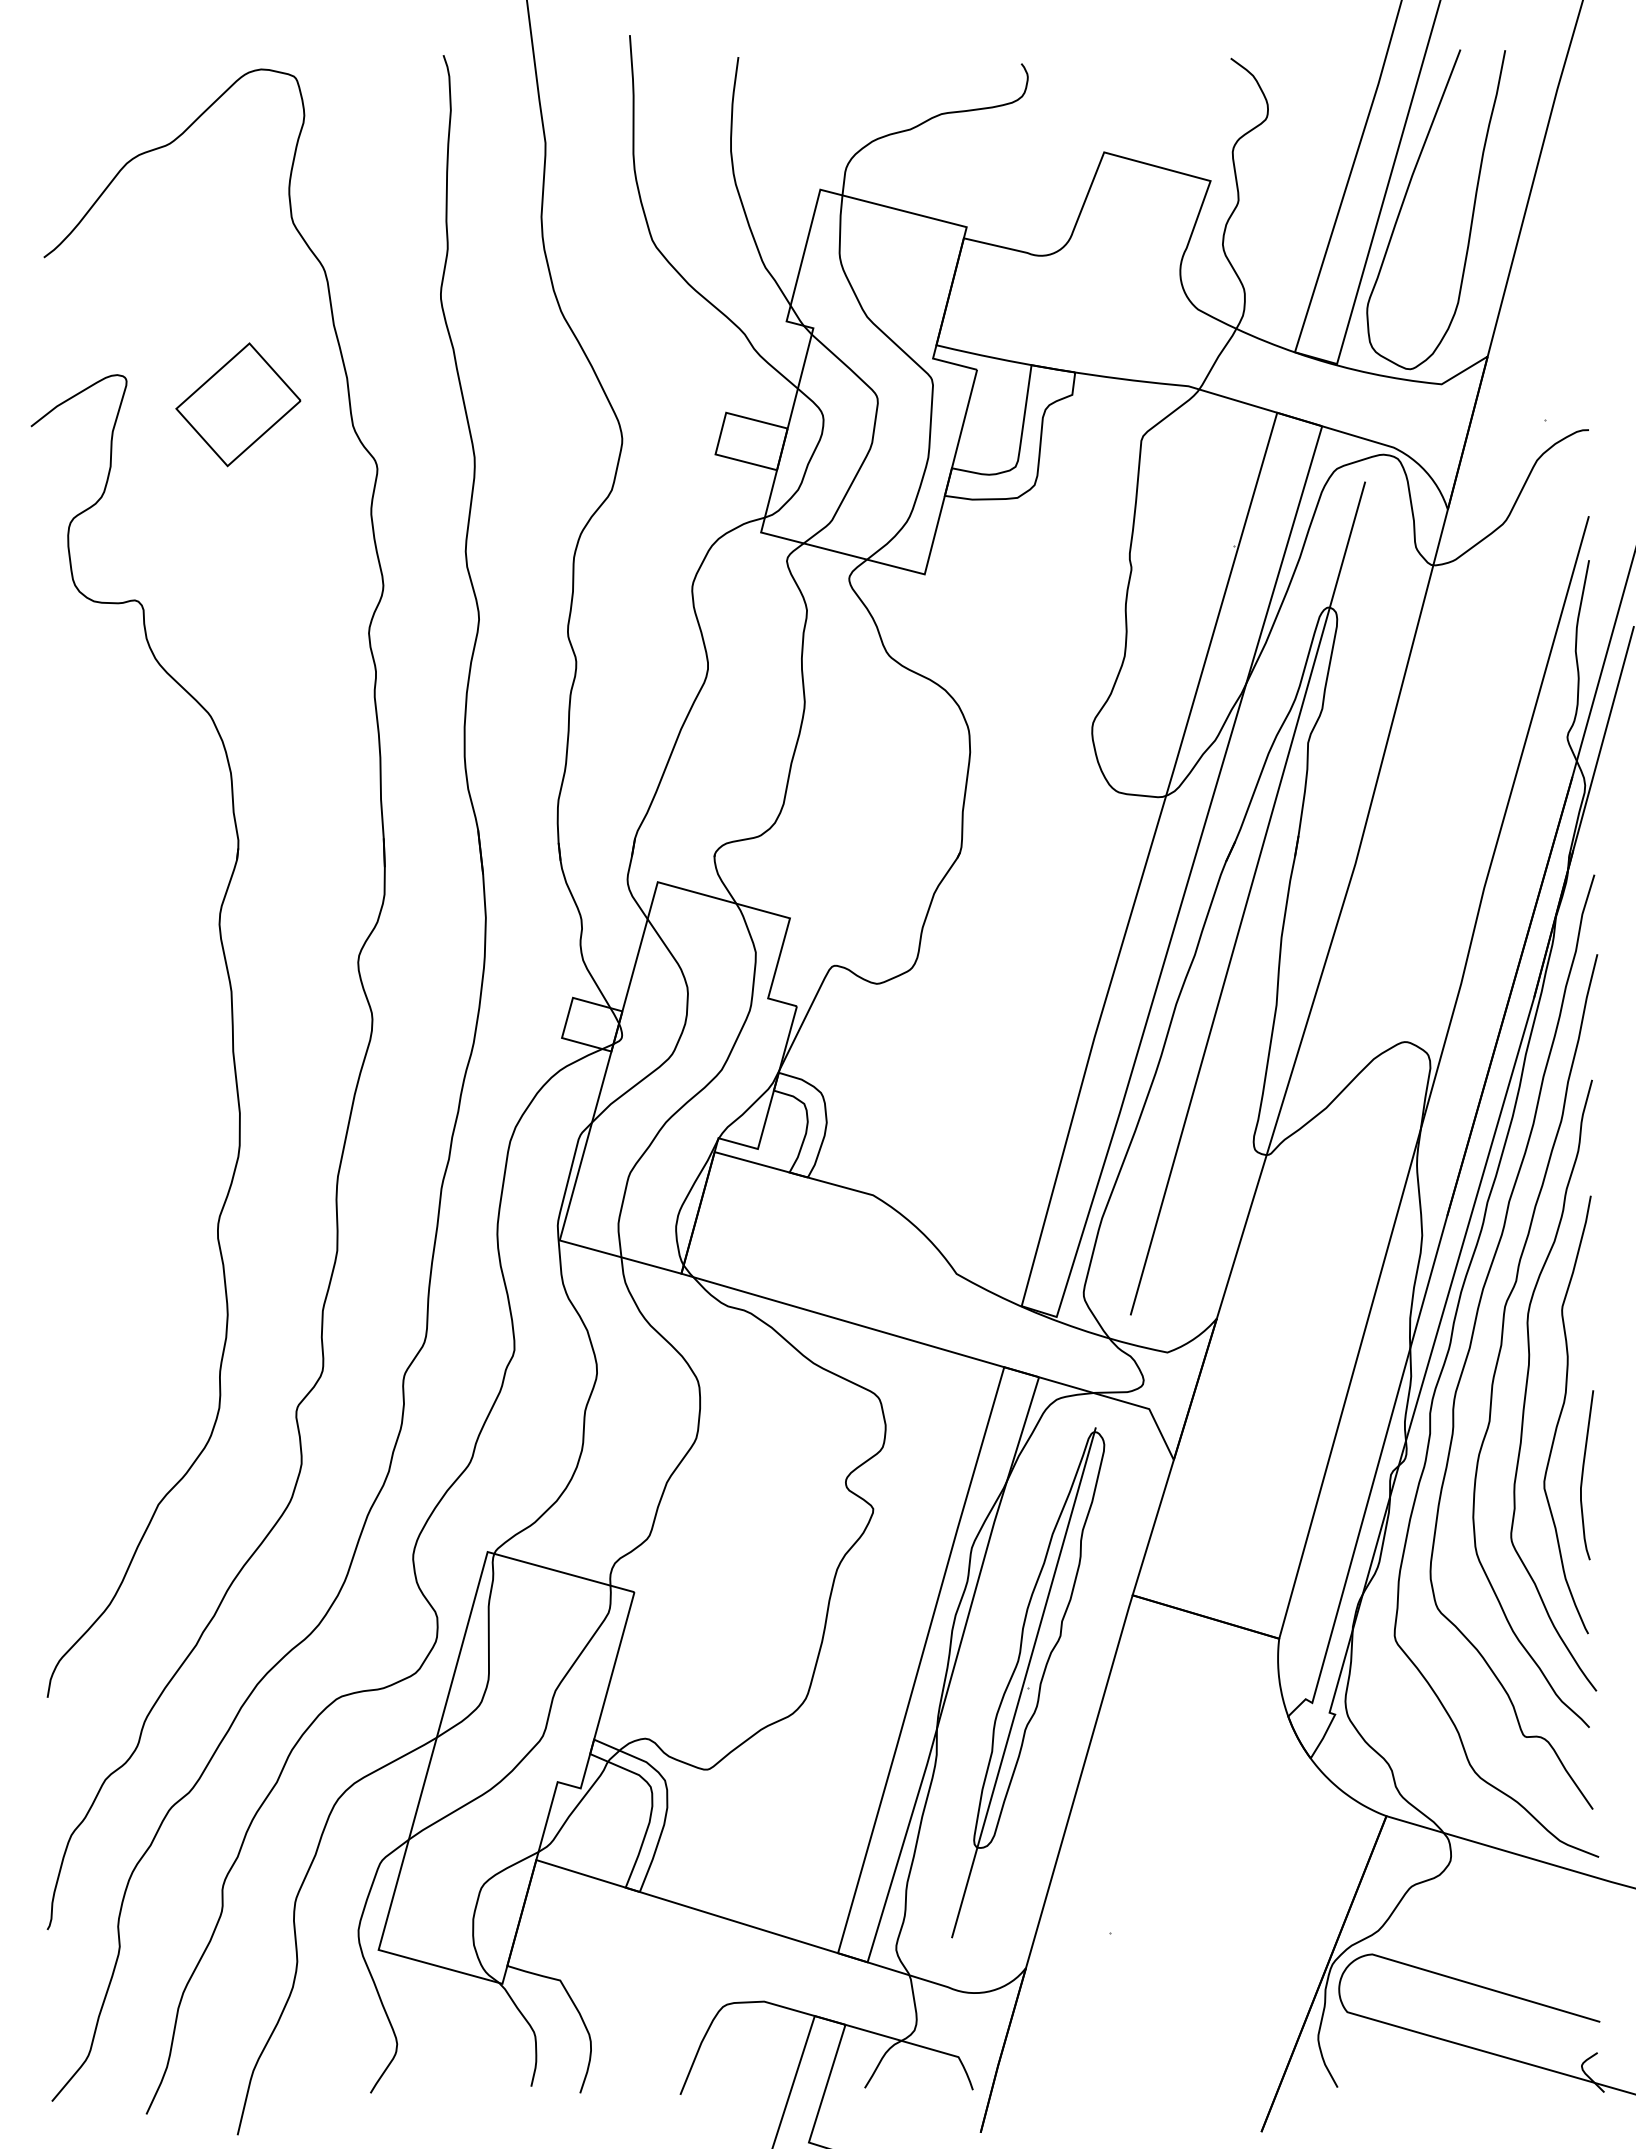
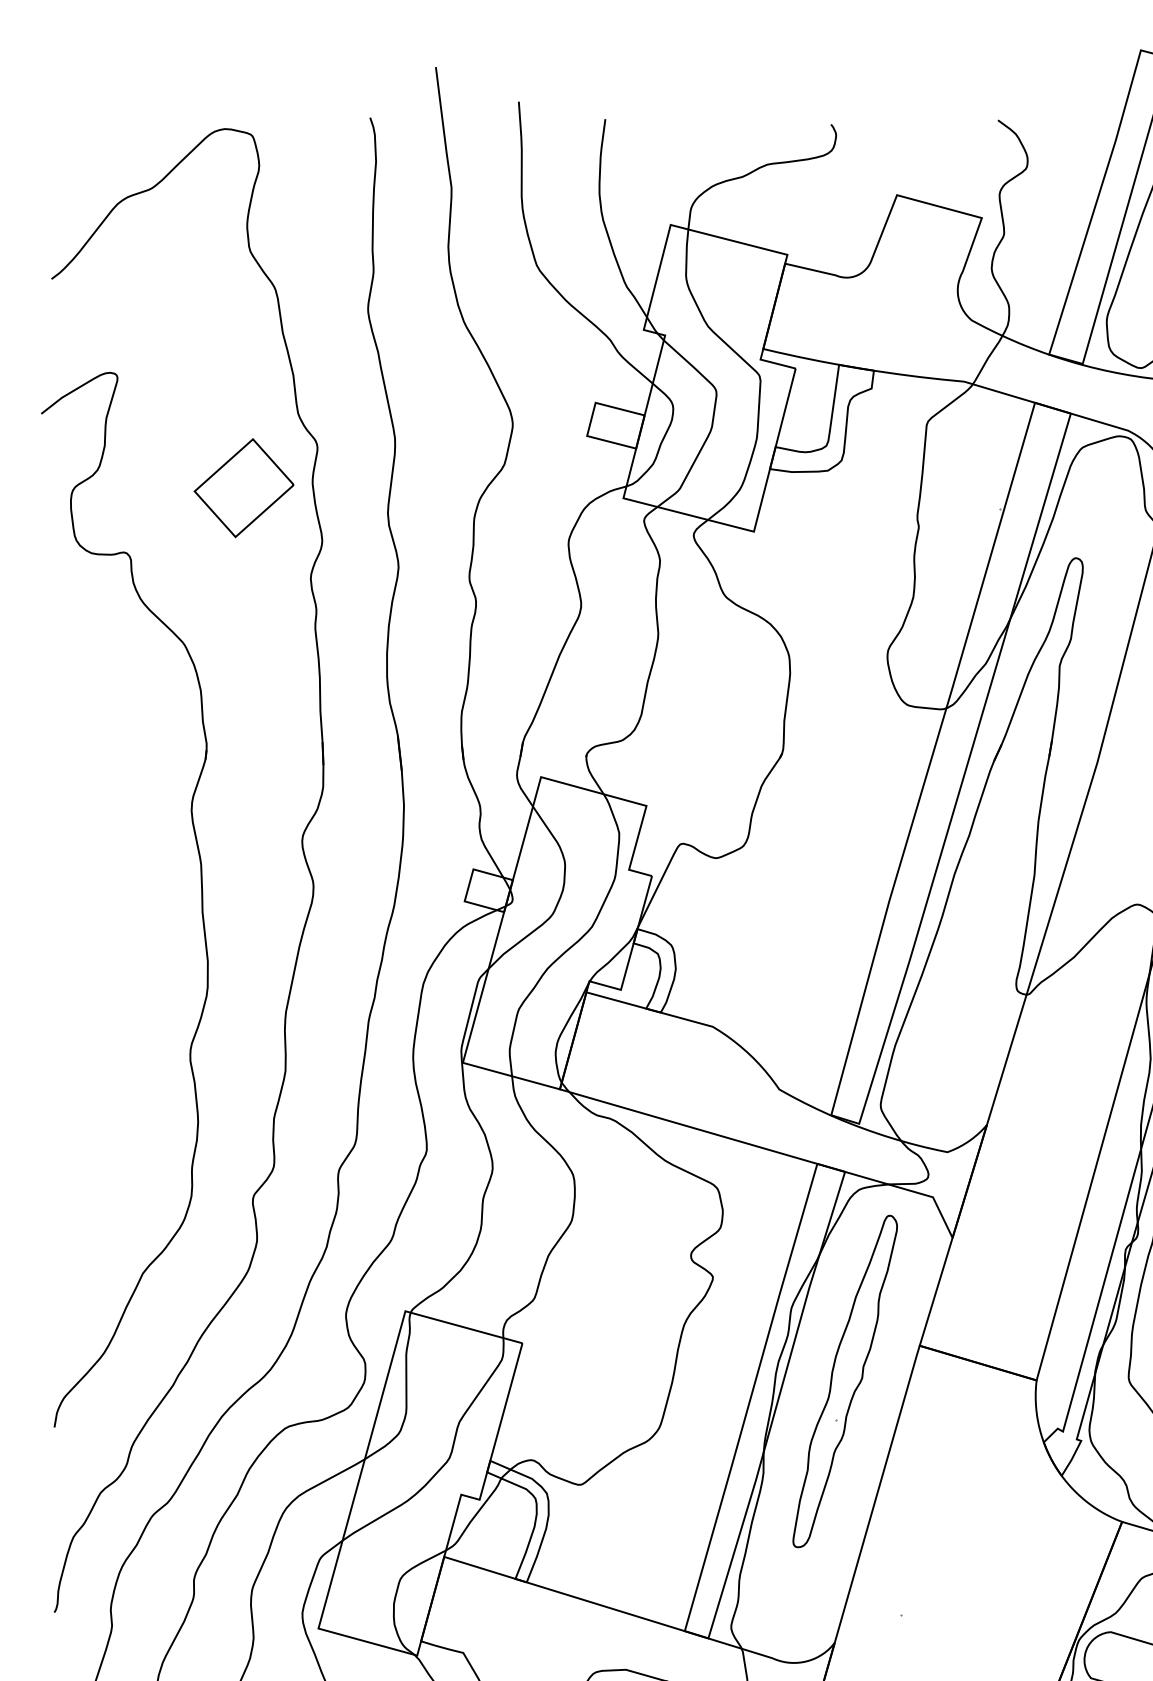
part: (238, 404) -> (244, 487), moved
line: (1247, 898) -> (1011, 790), removed
line: (1023, 1682) -> (832, 1415), removed

